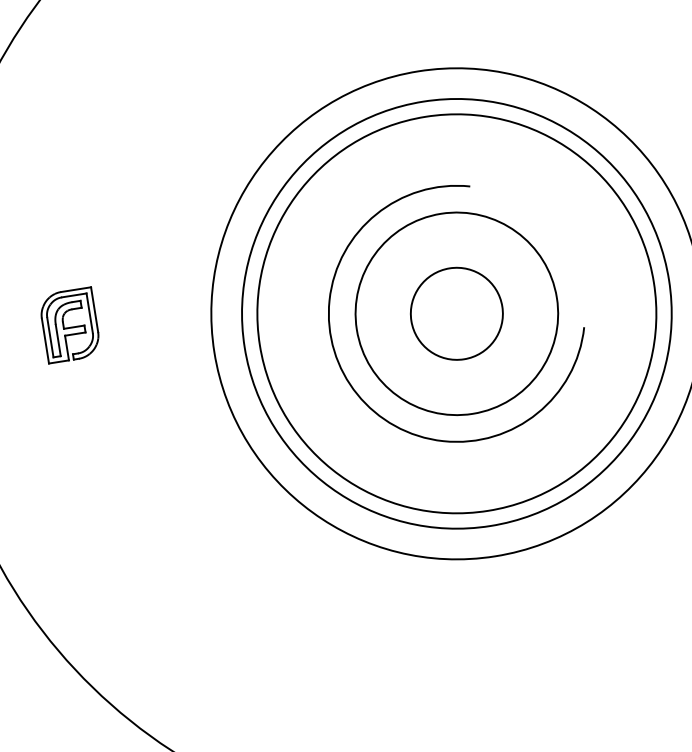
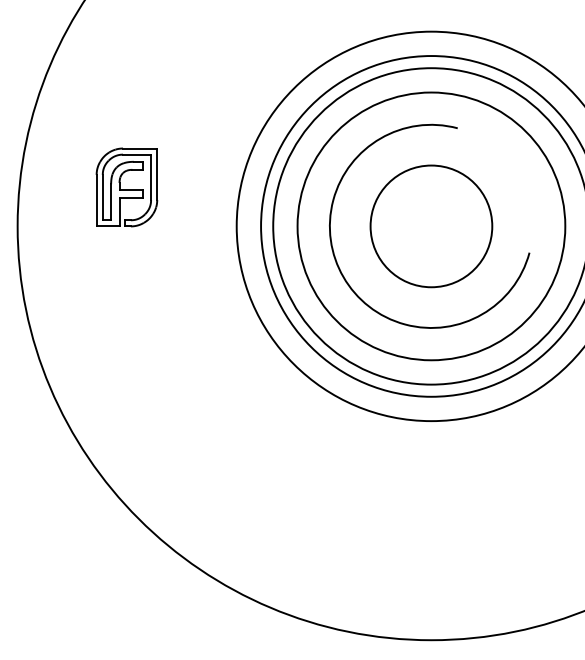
circle: (456, 313) -> (431, 226), size x1.67
circle: (456, 313) -> (431, 226), size x1.67
part: (69, 325) -> (126, 187), size x1.43

